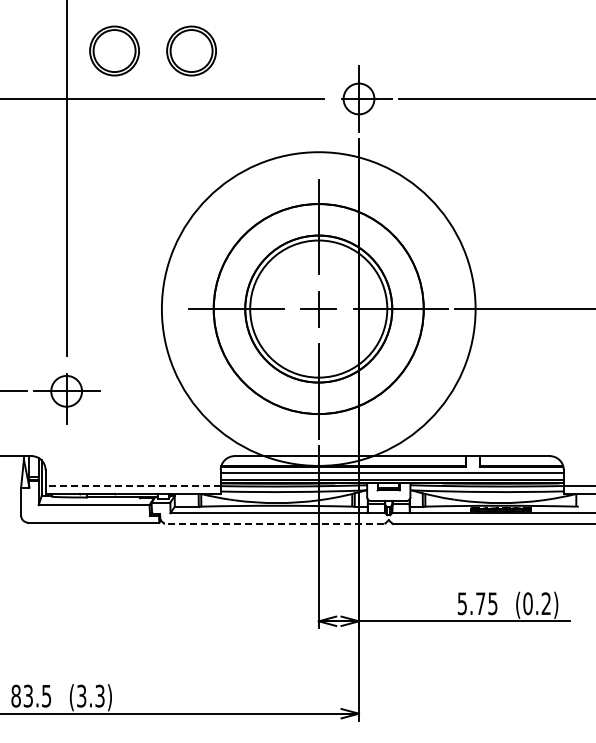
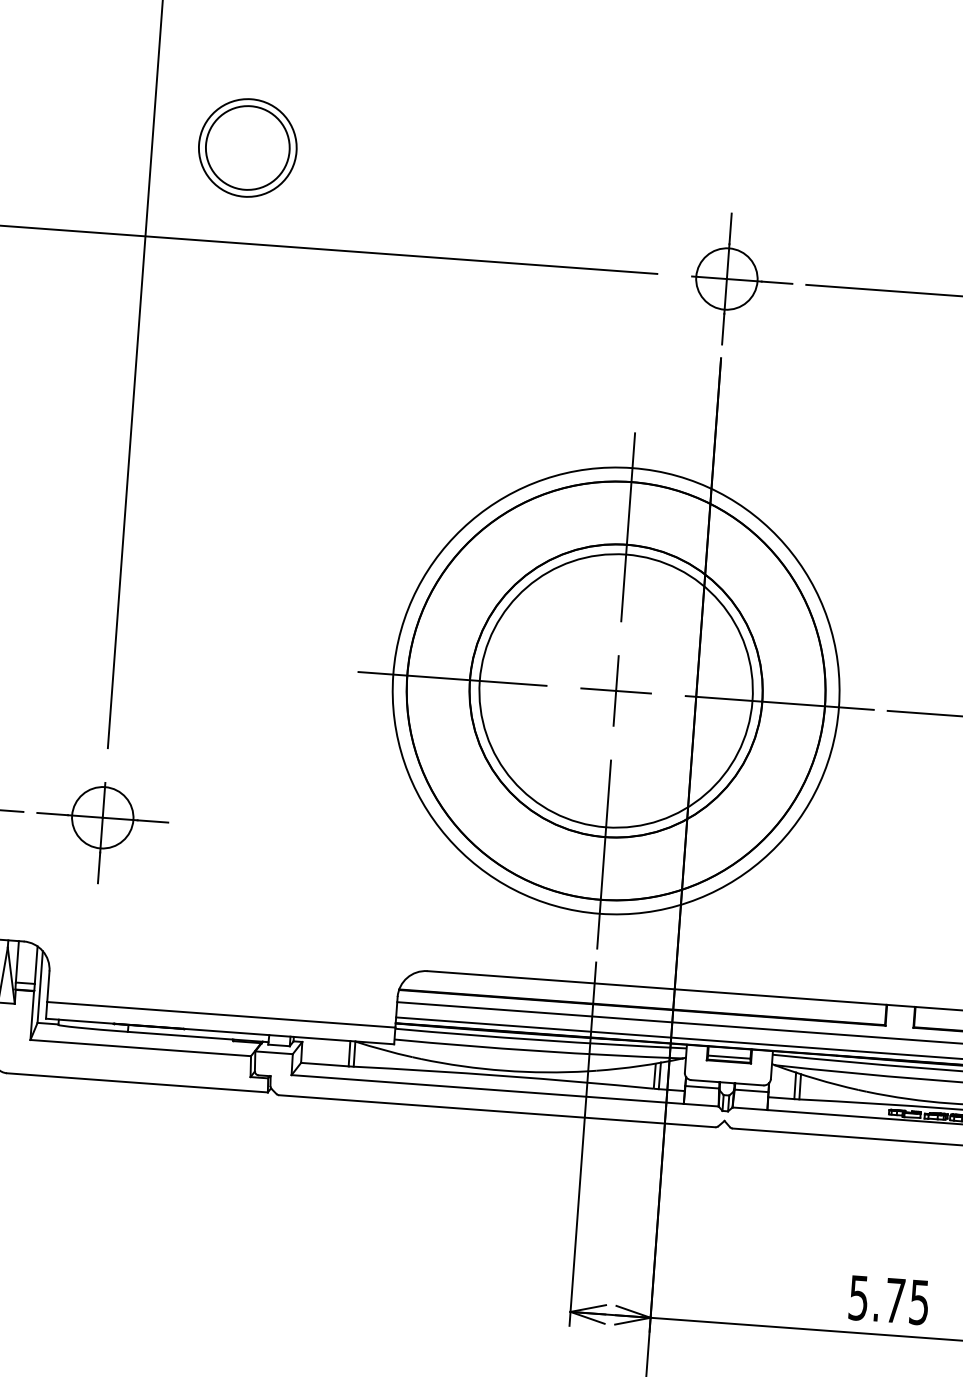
part: (191, 50) -> (400, 158), removed
circle: (318, 309) -> (615, 691), size x0.71
line: (133, 485) -> (221, 1014), dashed -> solid
line: (274, 523) -> (496, 1110), dashed -> solid

